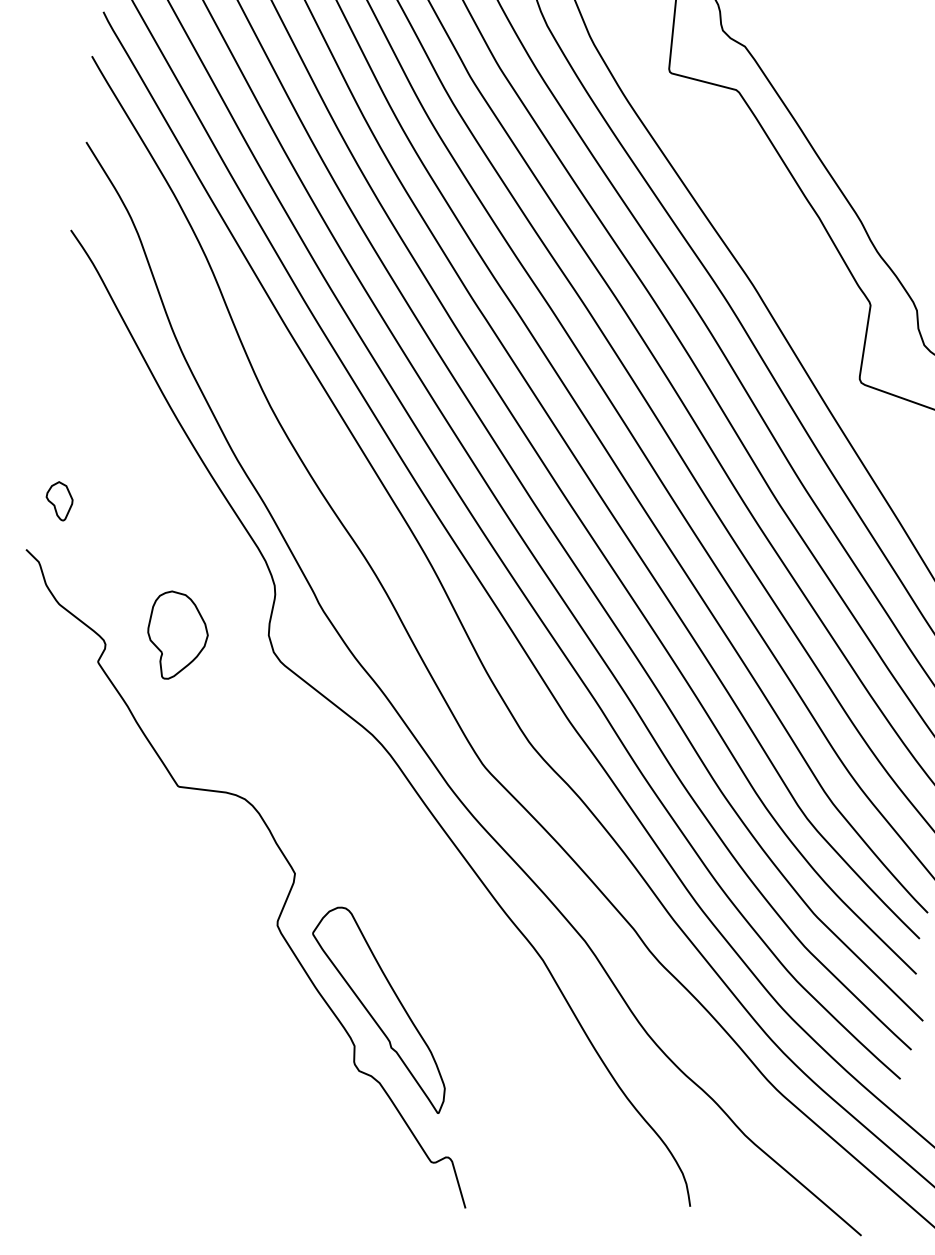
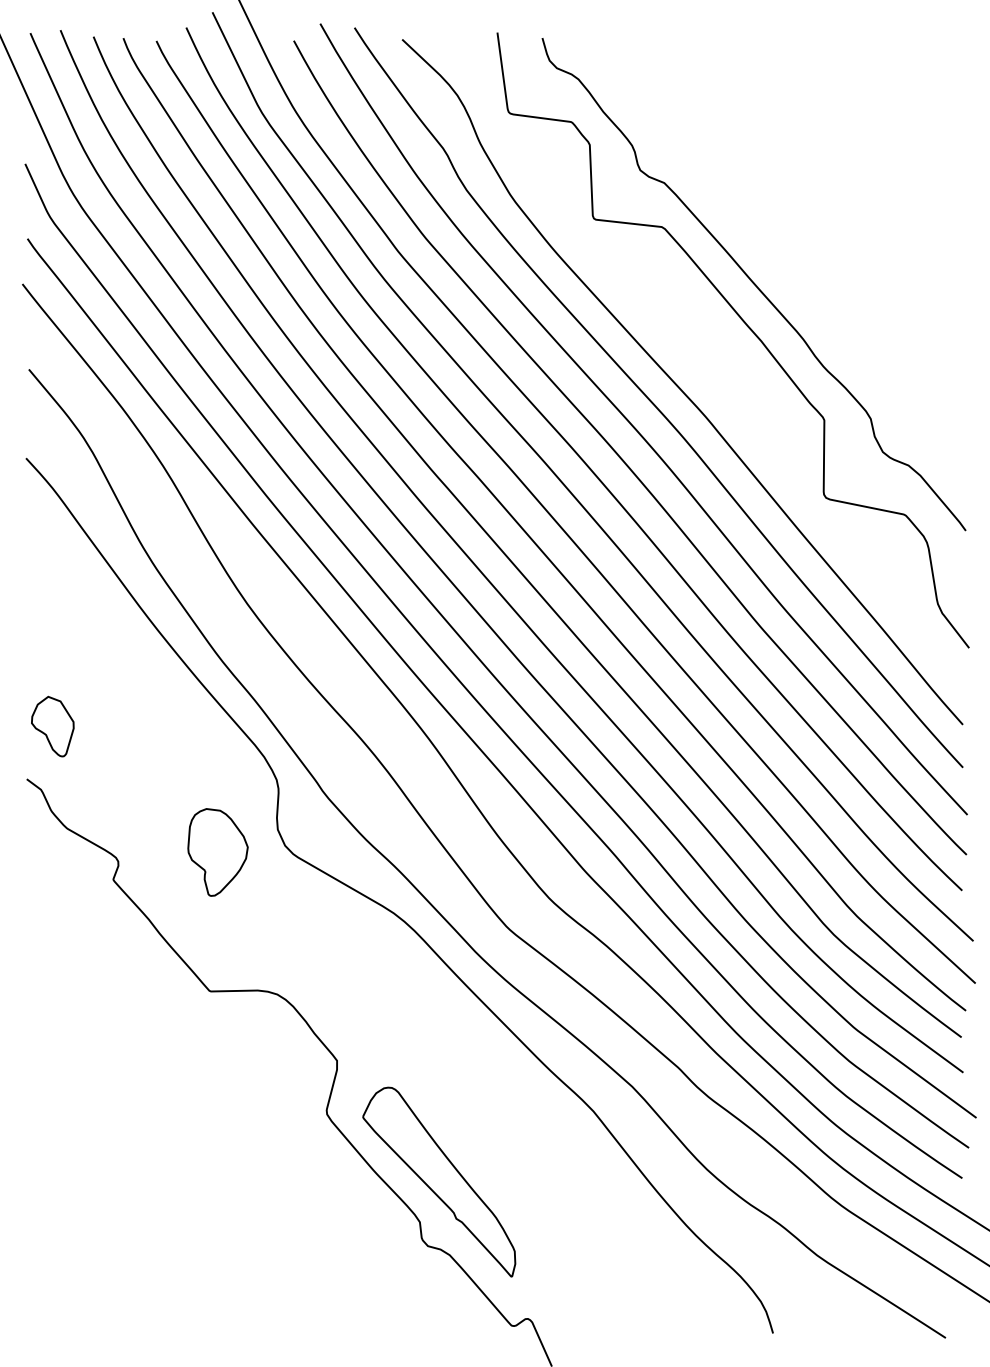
part: (59, 500) -> (52, 726), size x1.6
part: (176, 636) -> (217, 852), moved

